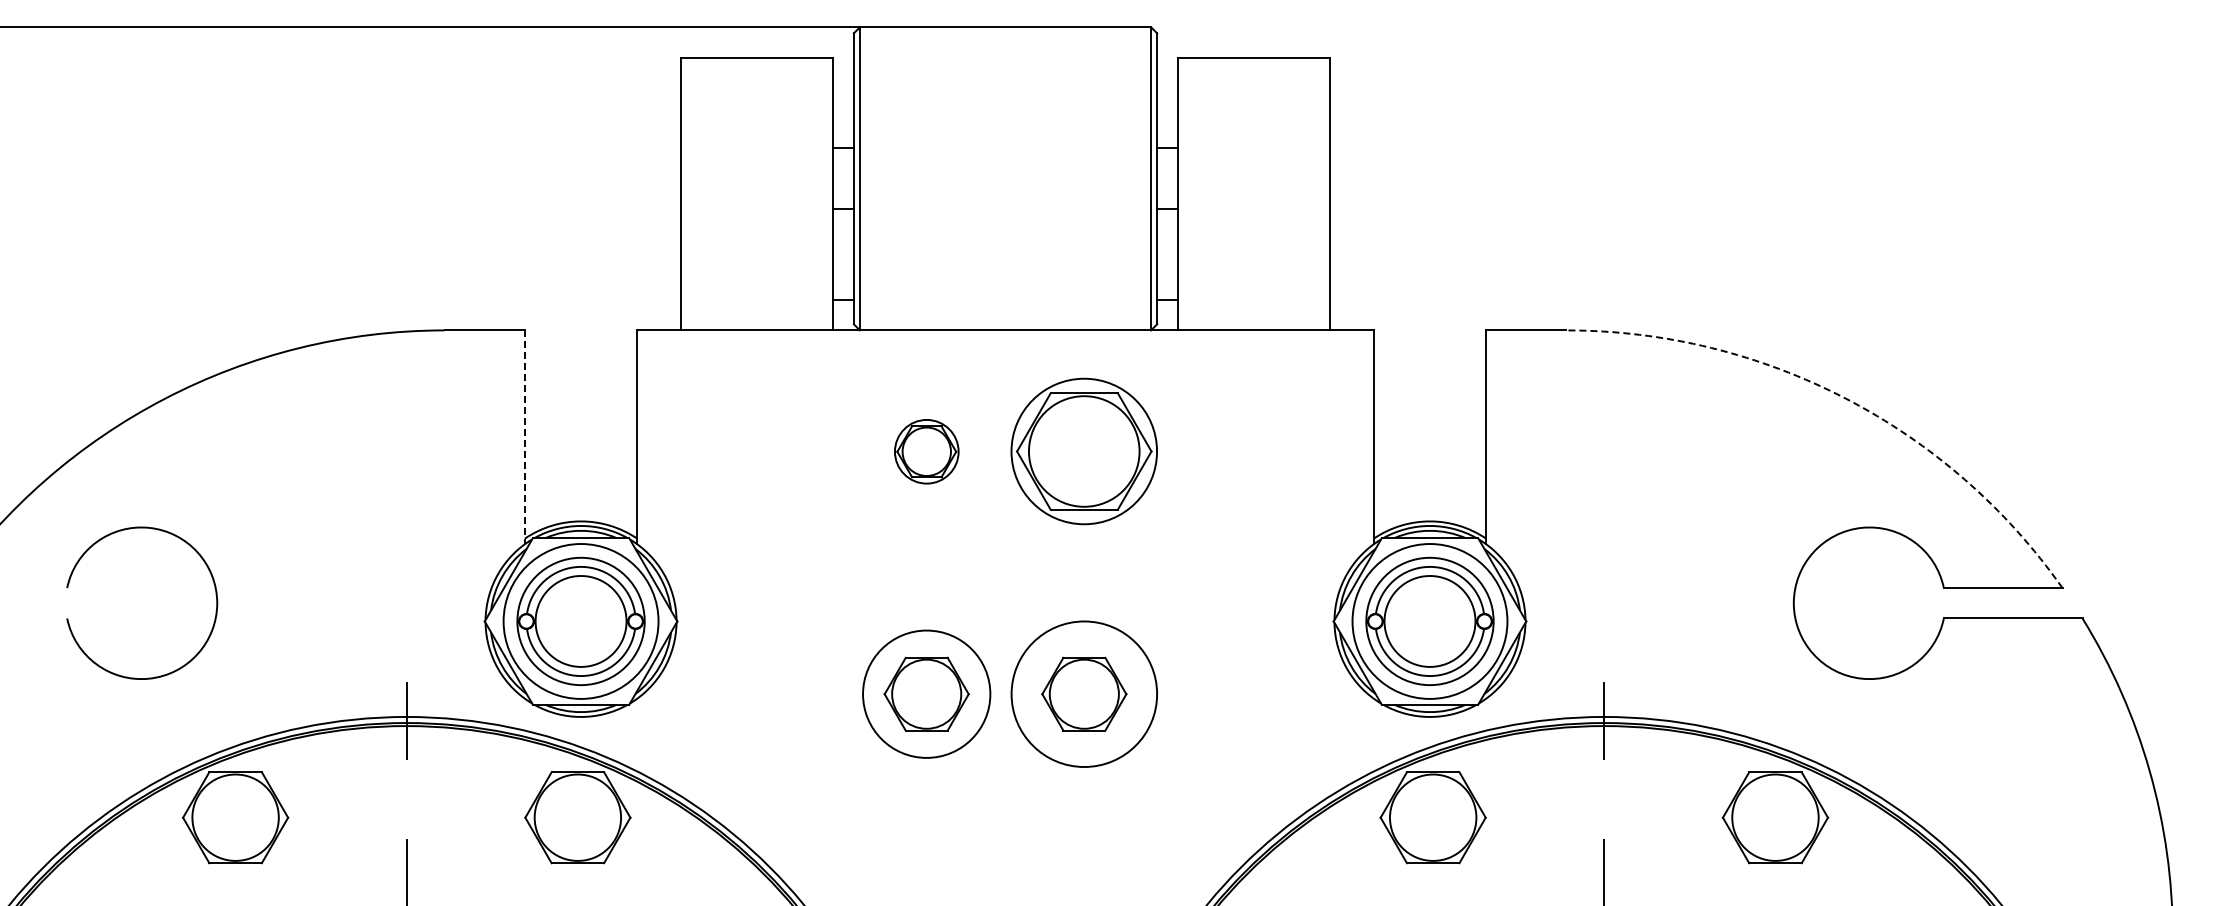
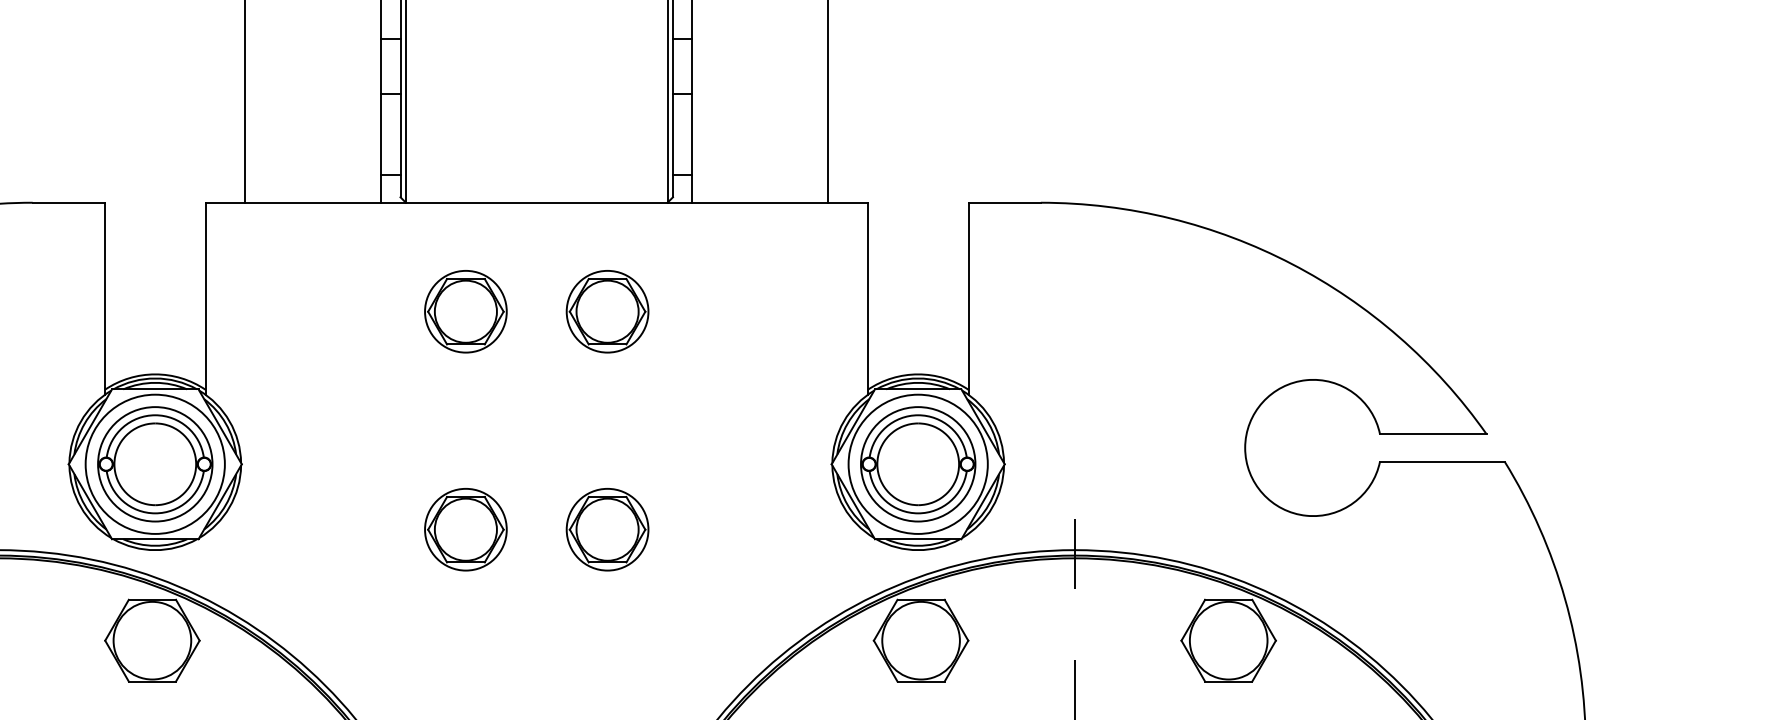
arc: (1845, 398) -> (1291, 263), dashed -> solid
line: (524, 437) -> (104, 298), dashed -> solid
part: (926, 451) -> (465, 311), size x1.43
part: (1084, 451) -> (607, 311), size x0.62
circle: (926, 693) -> (465, 529), size x0.71
circle: (1083, 693) -> (606, 529), size x0.62

